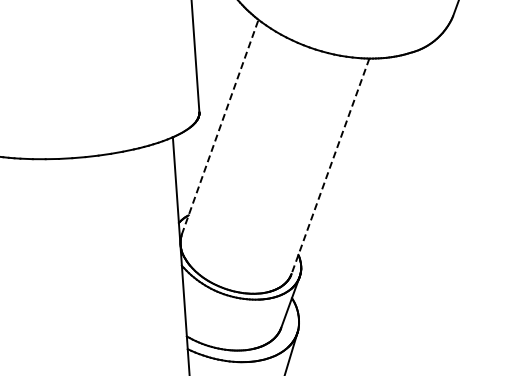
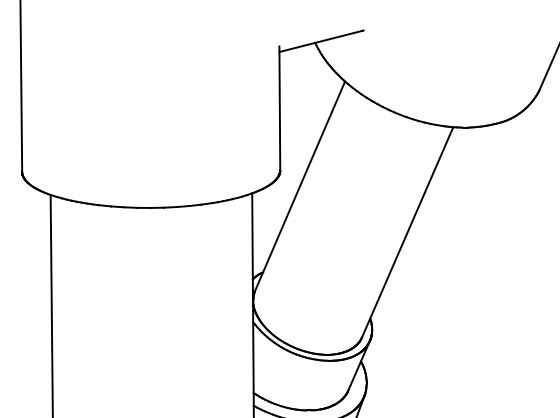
line: (220, 126) -> (300, 185), dashed -> solid
line: (330, 166) -> (407, 232), dashed -> solid

